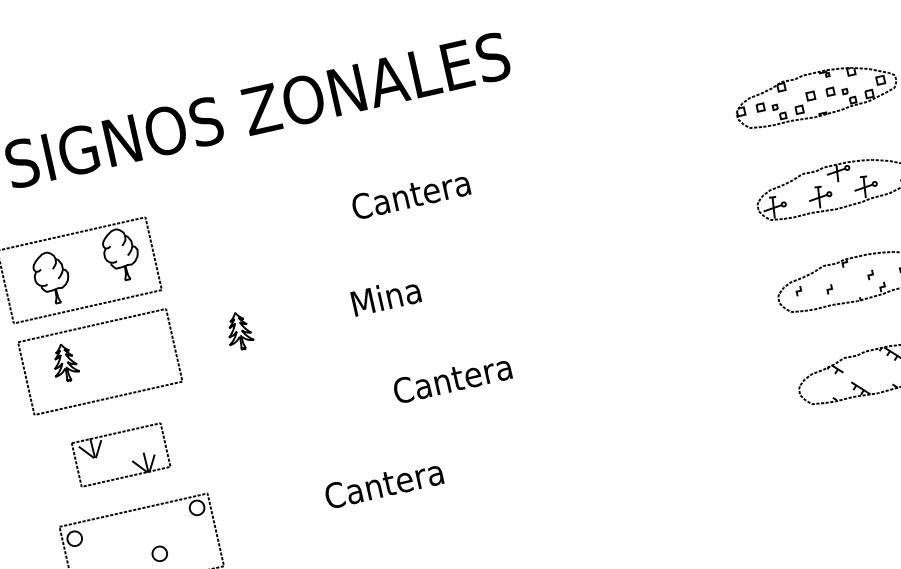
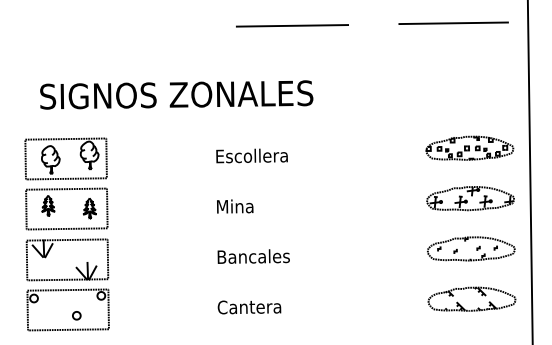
text: (418, 192) -> (251, 155), Cantera -> Escollera
text: (386, 296) -> (235, 206), moved
part: (238, 331) -> (89, 208), moved
text: (460, 376) -> (253, 256), Cantera -> Bancales
part: (120, 454) -> (67, 259), size x1.67
text: (384, 484) -> (249, 307), moved

